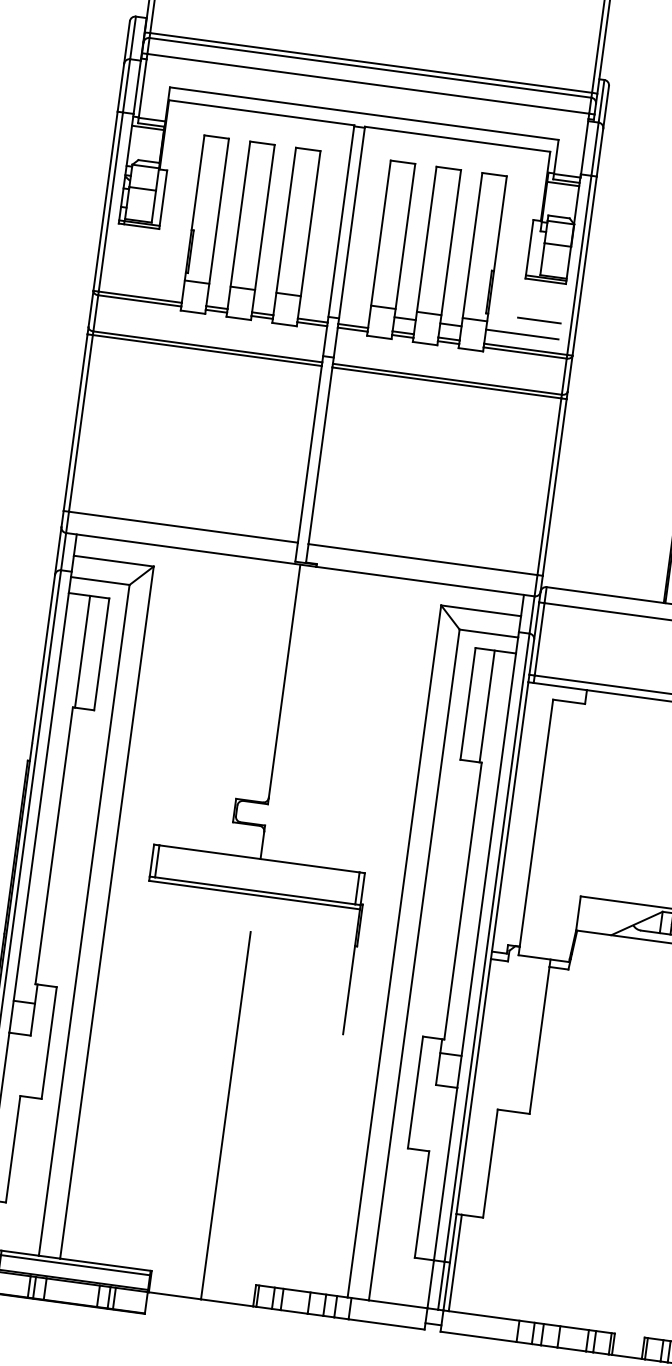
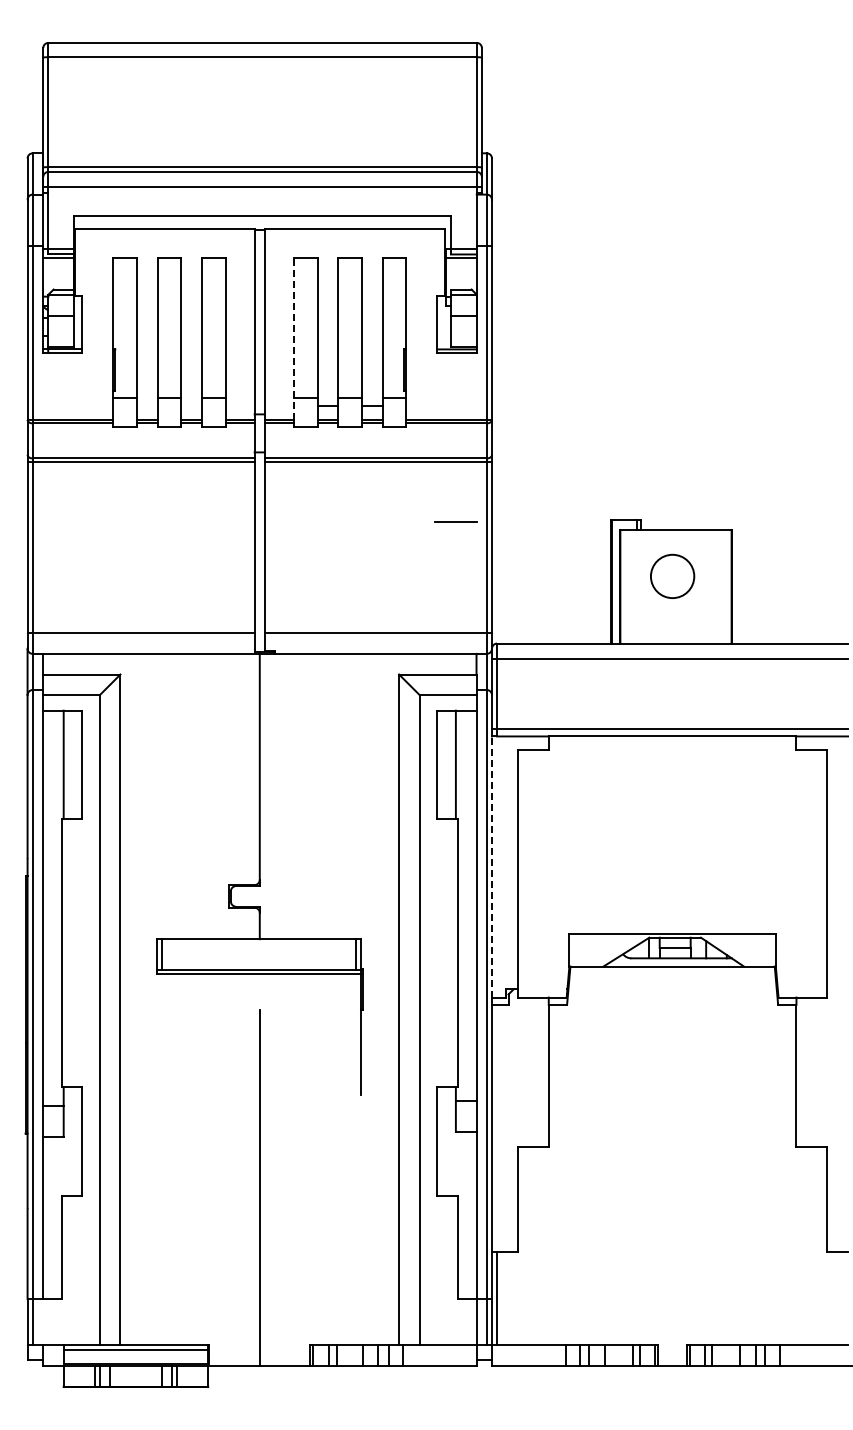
line: (379, 244) -> (293, 338), solid -> dashed
line: (538, 320) -> (455, 521), moved
line: (522, 334) -> (441, 406), removed
line: (510, 817) -> (492, 867), solid -> dashed

